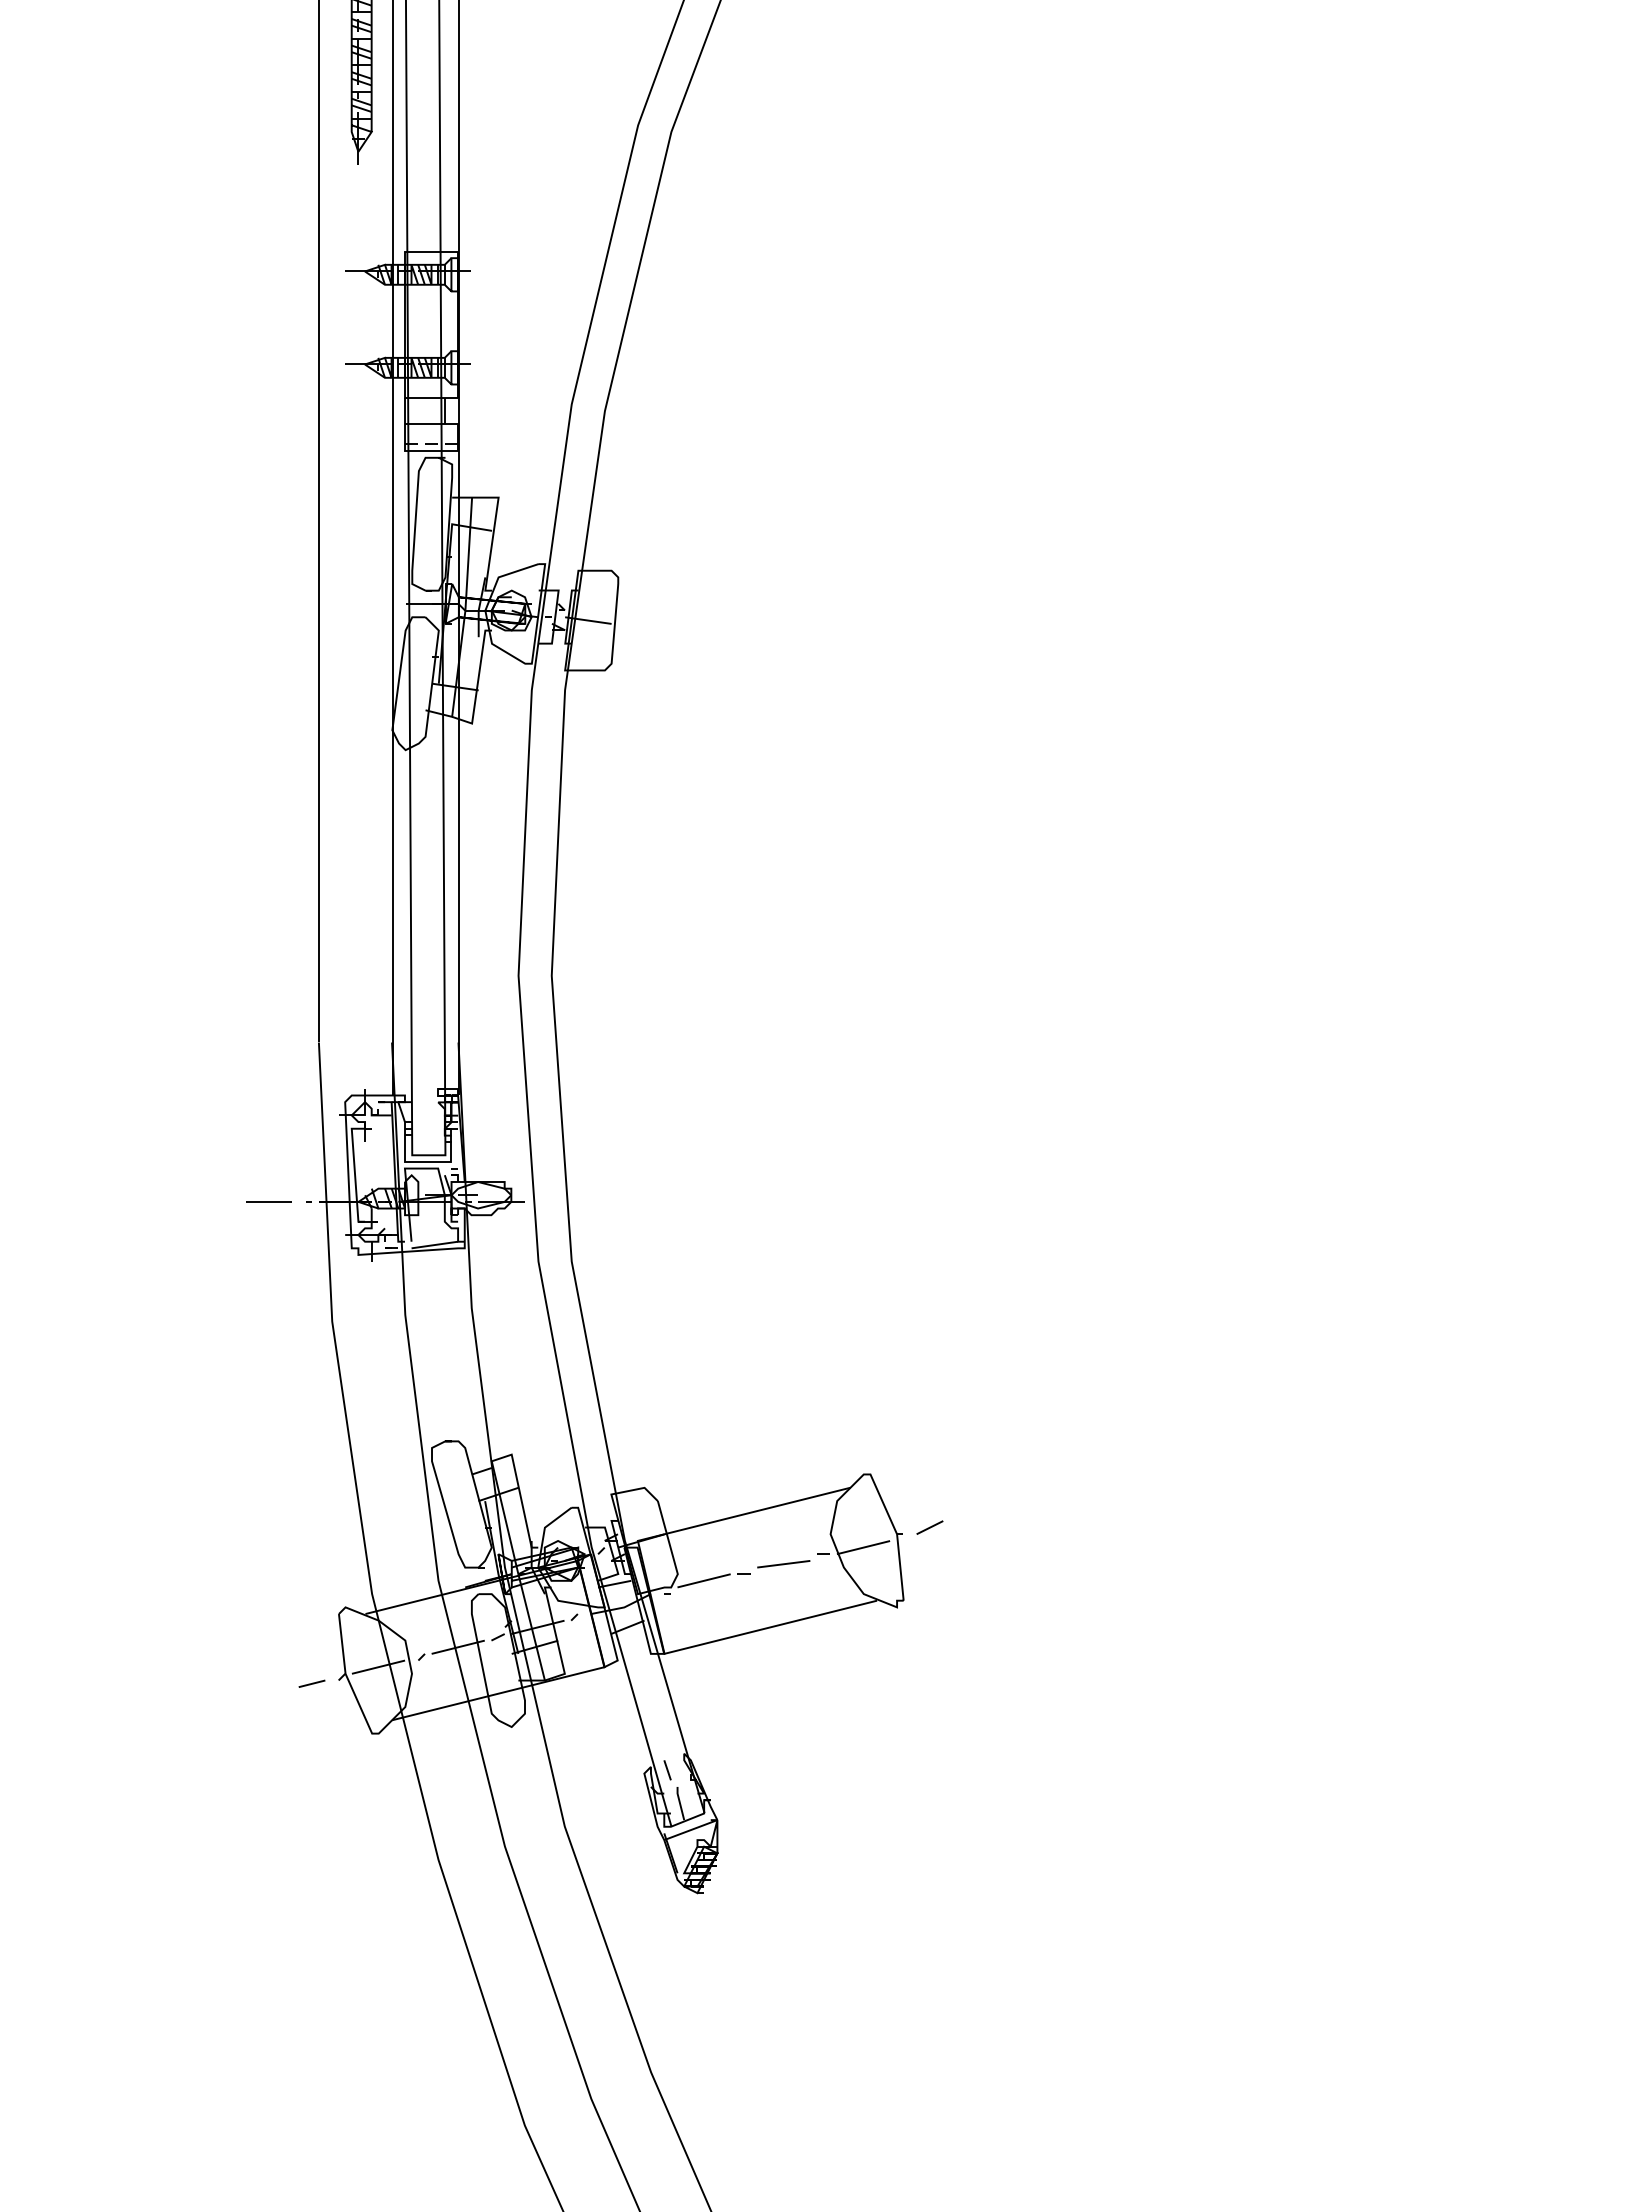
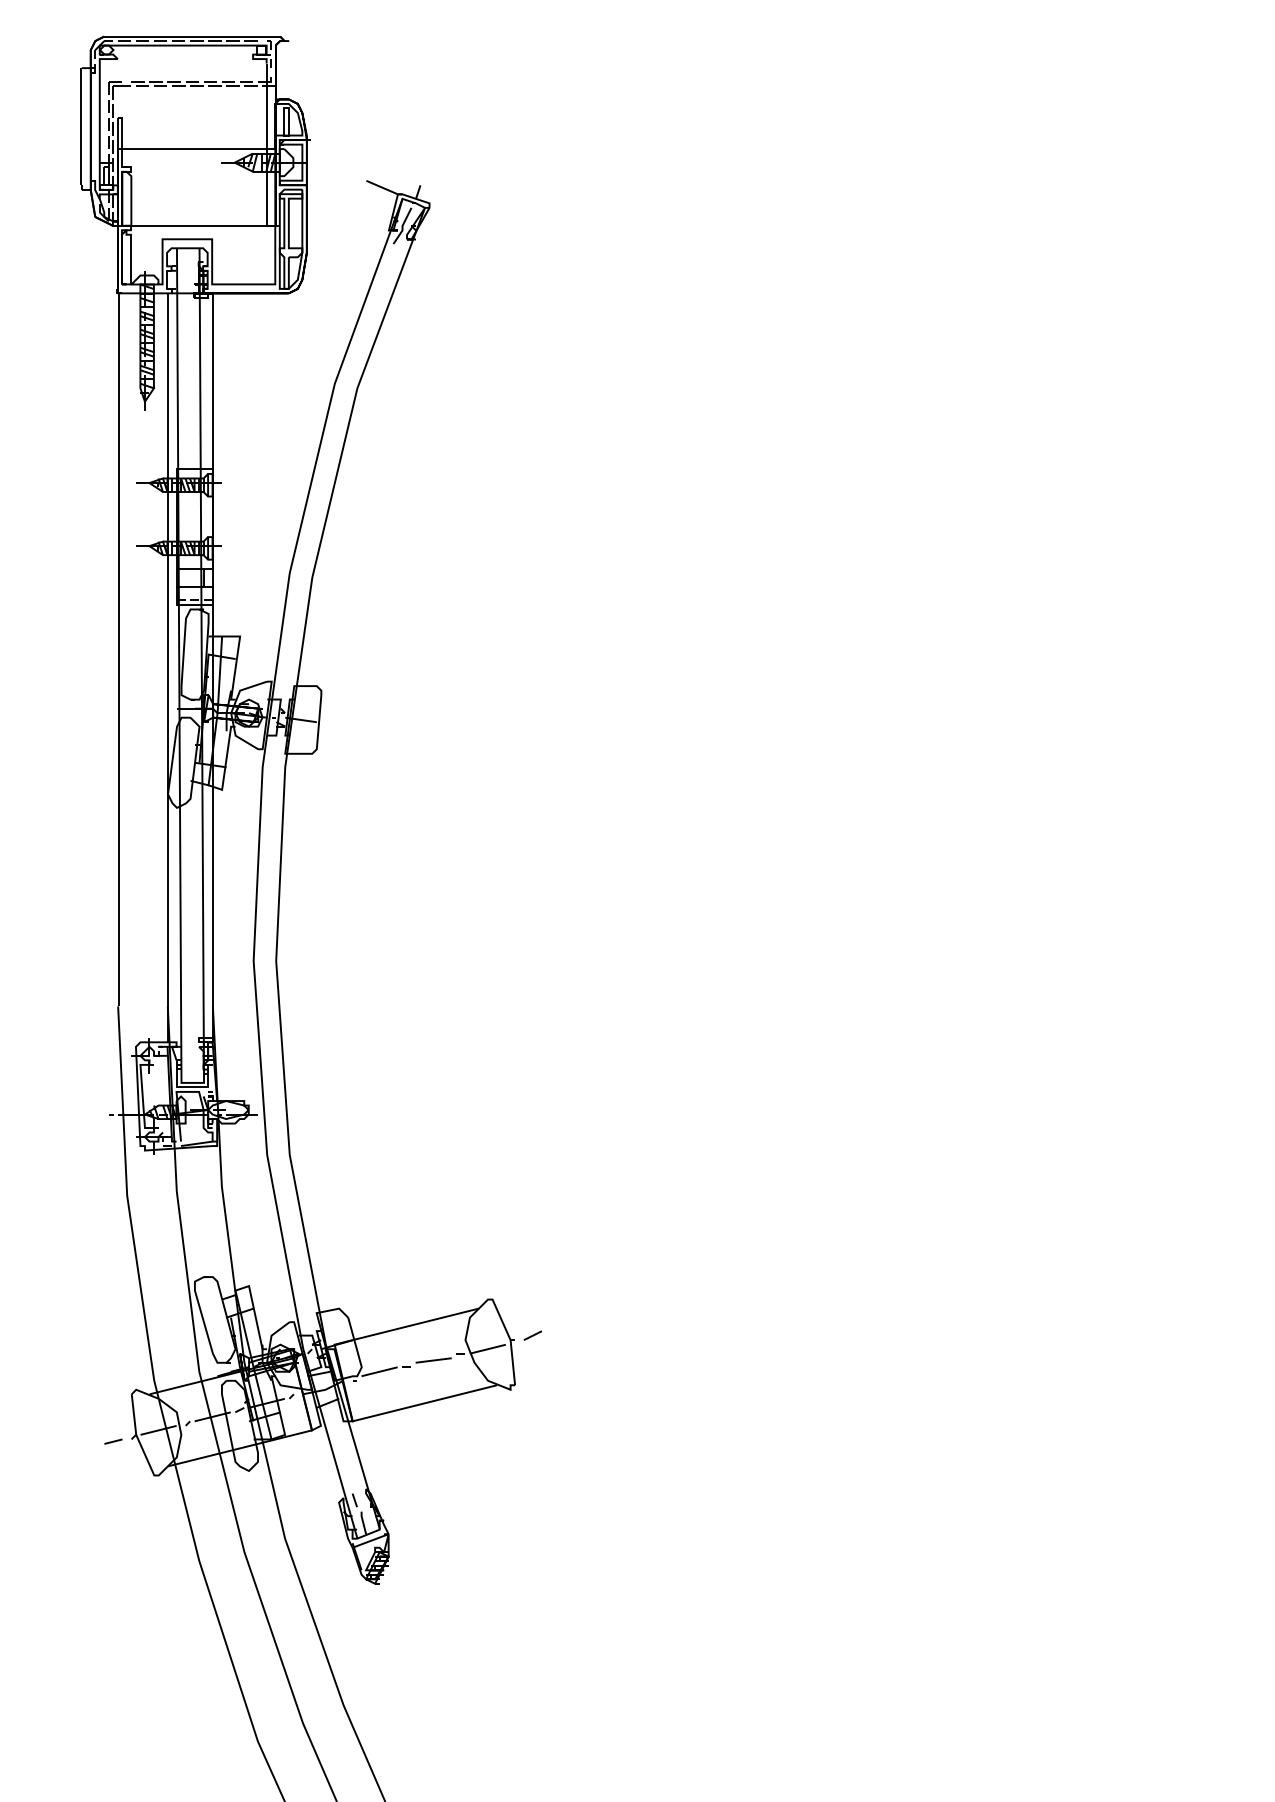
line: (269, 1201) -> (84, 1114), removed

